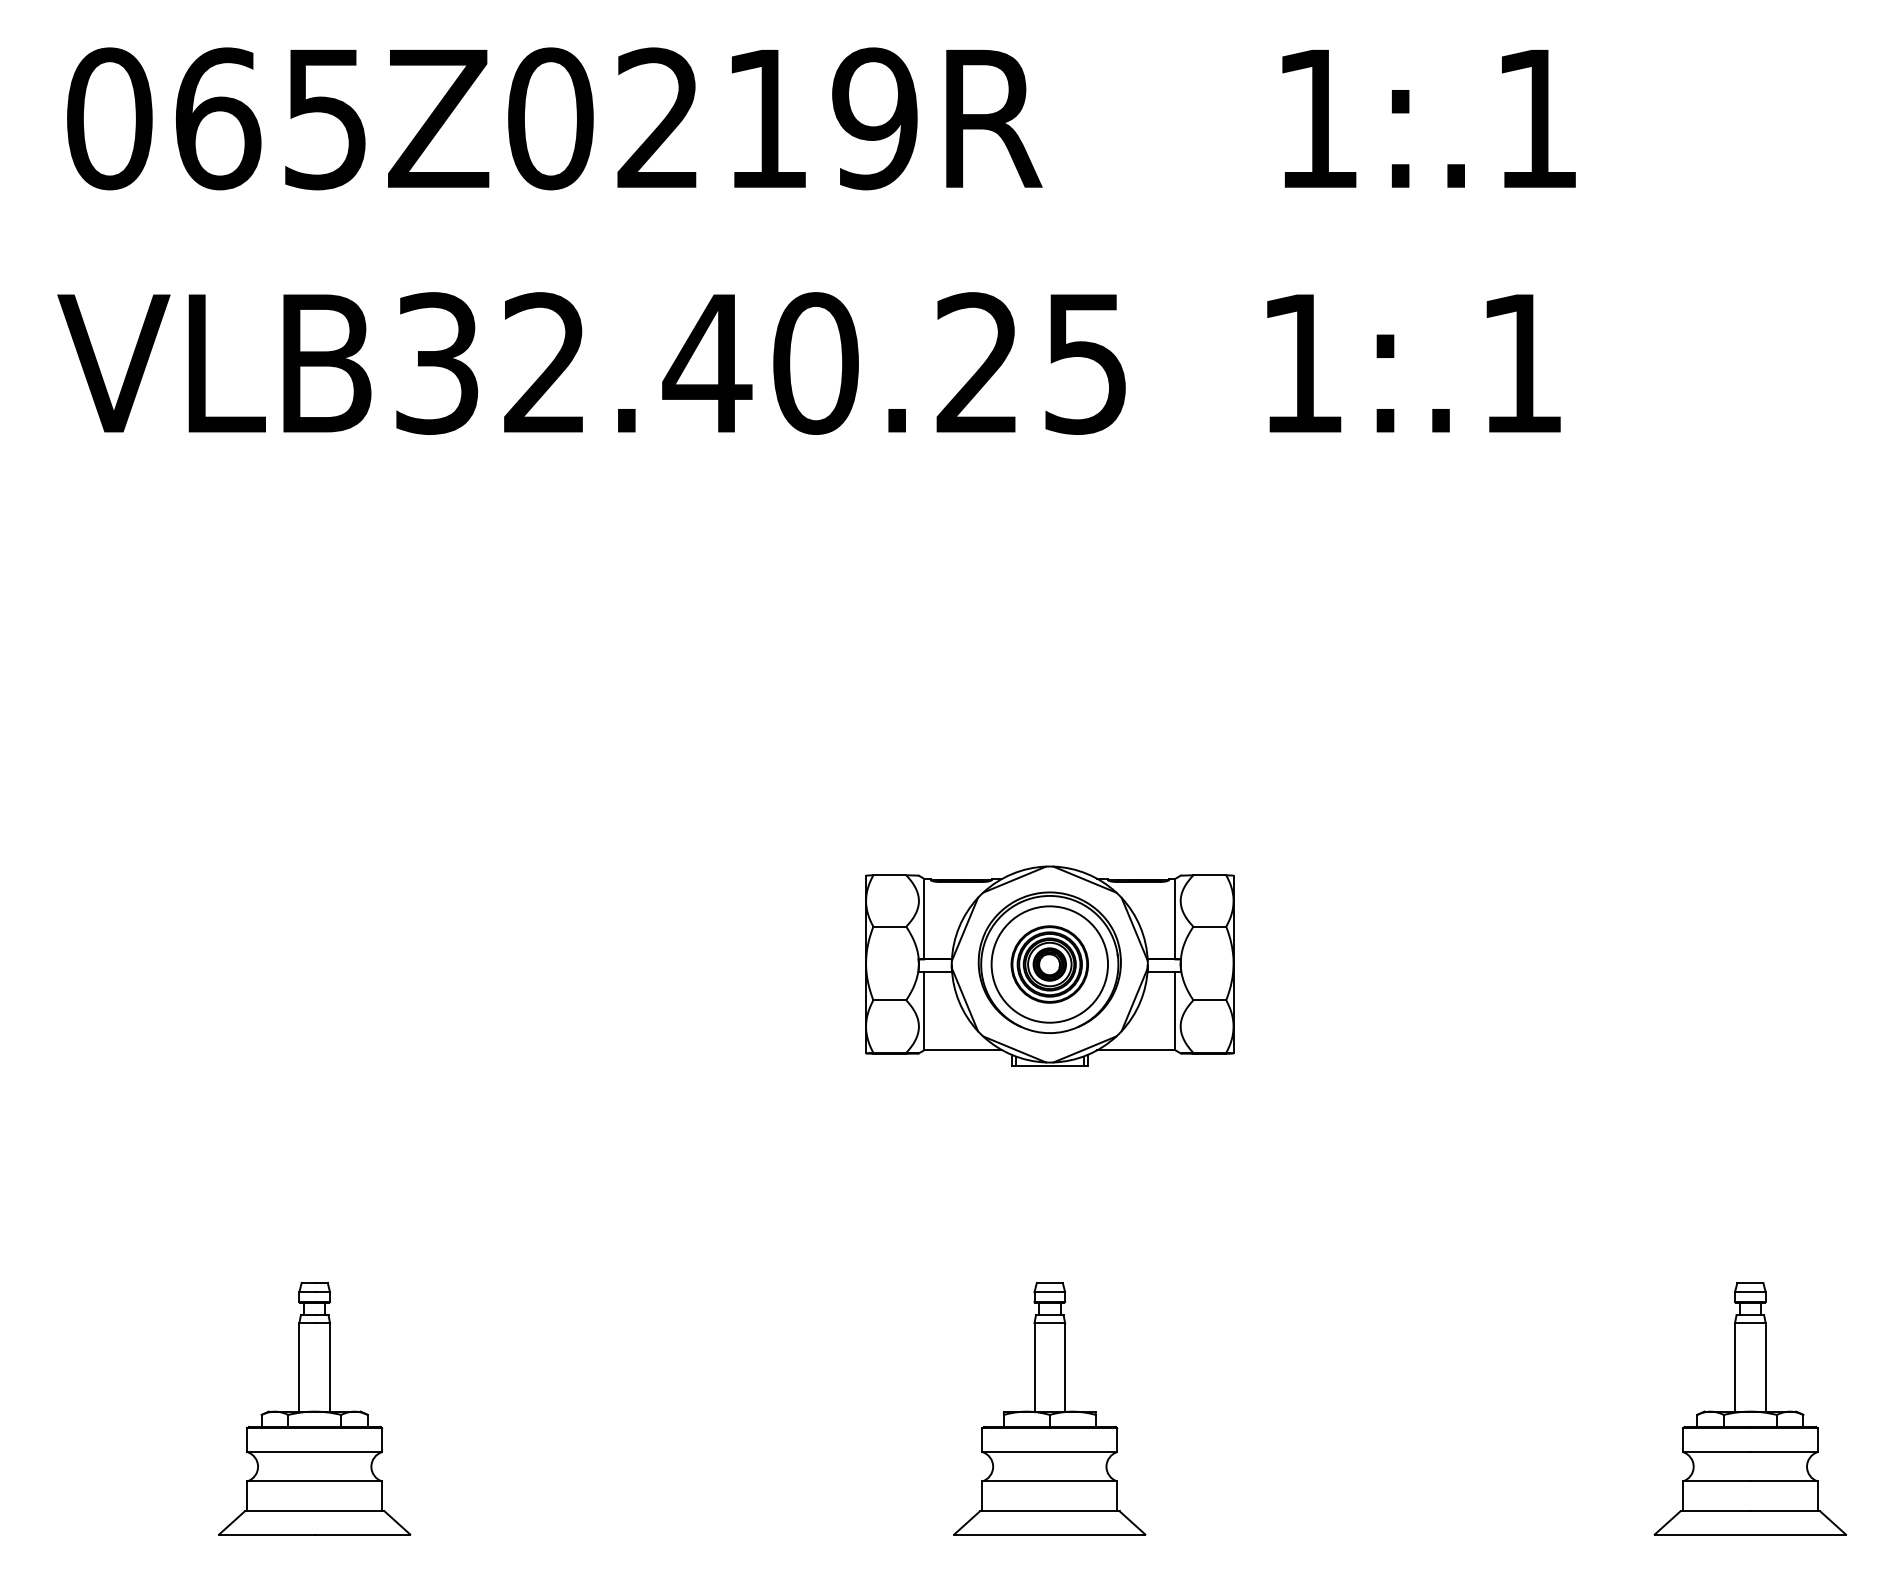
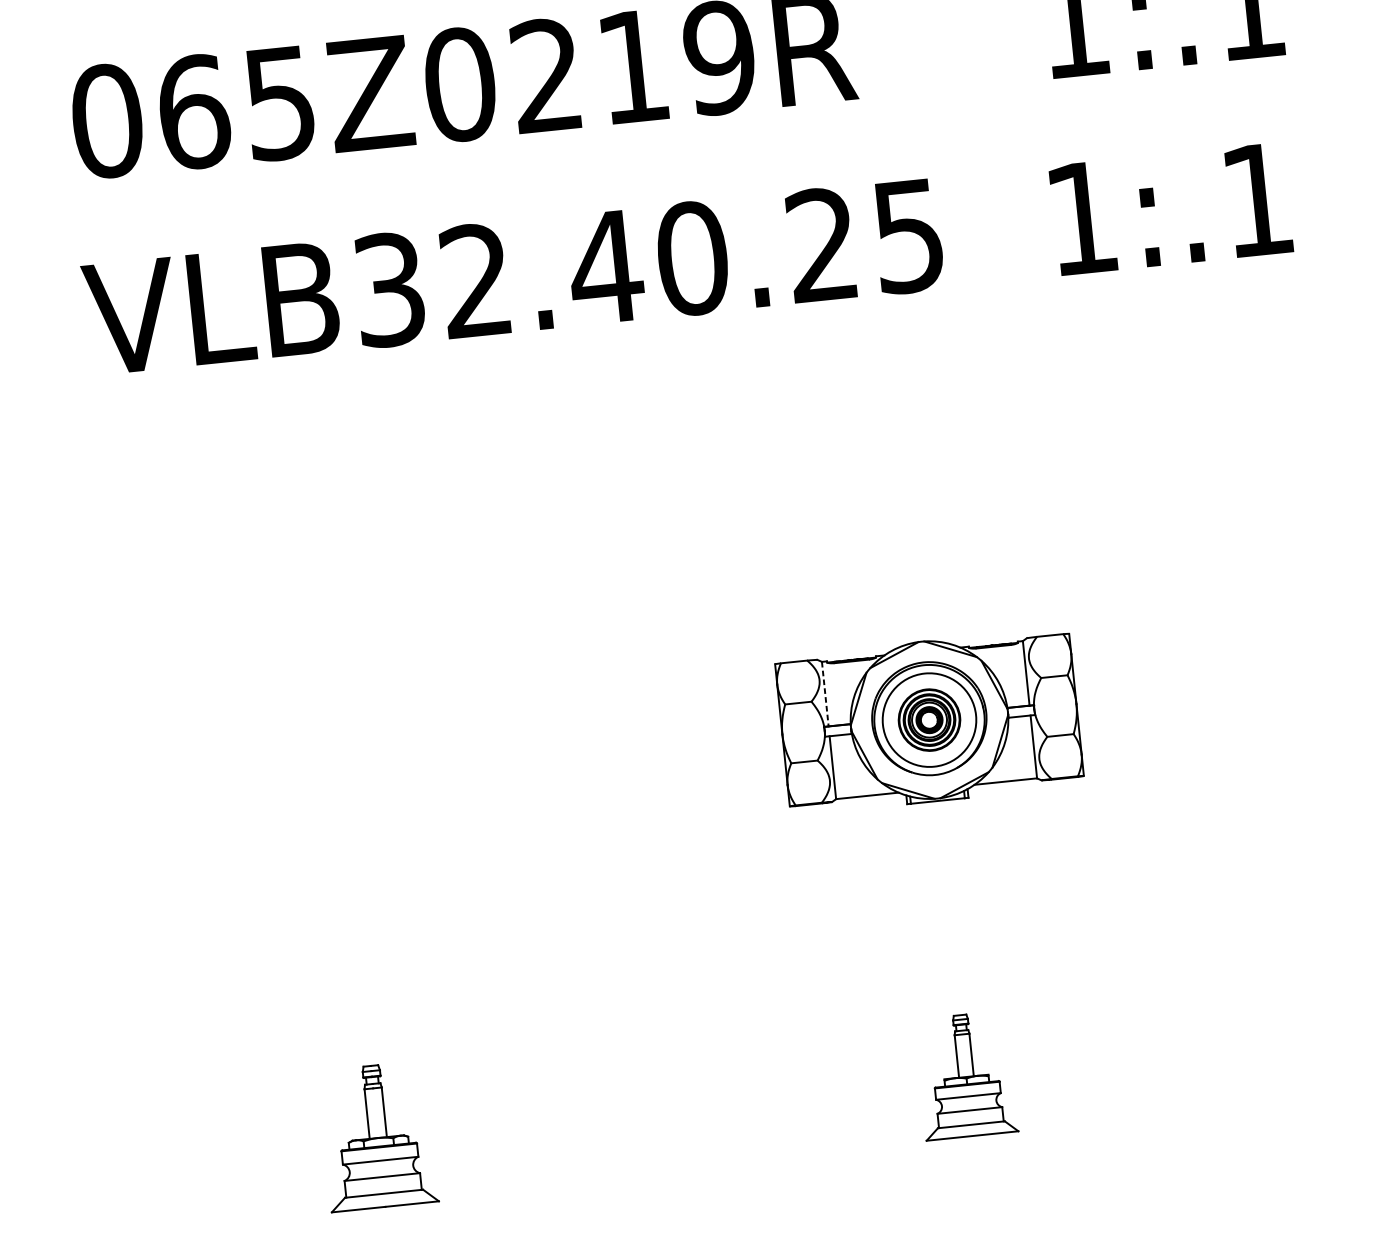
line: (924, 919) -> (825, 694), solid -> dashed
part: (314, 1408) -> (377, 1136), size x0.7
part: (1049, 1408) -> (965, 1075), size x0.6

